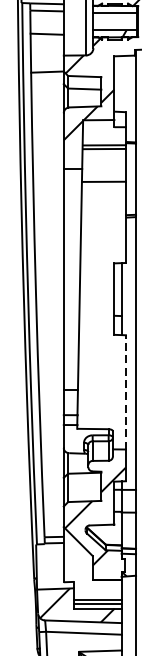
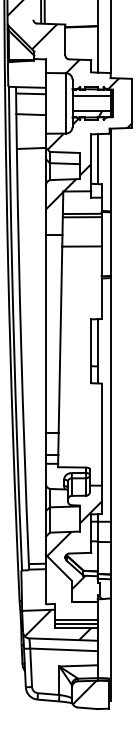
line: (121, 84) -> (97, 159), added
line: (125, 392) -> (101, 434), dashed -> solid

